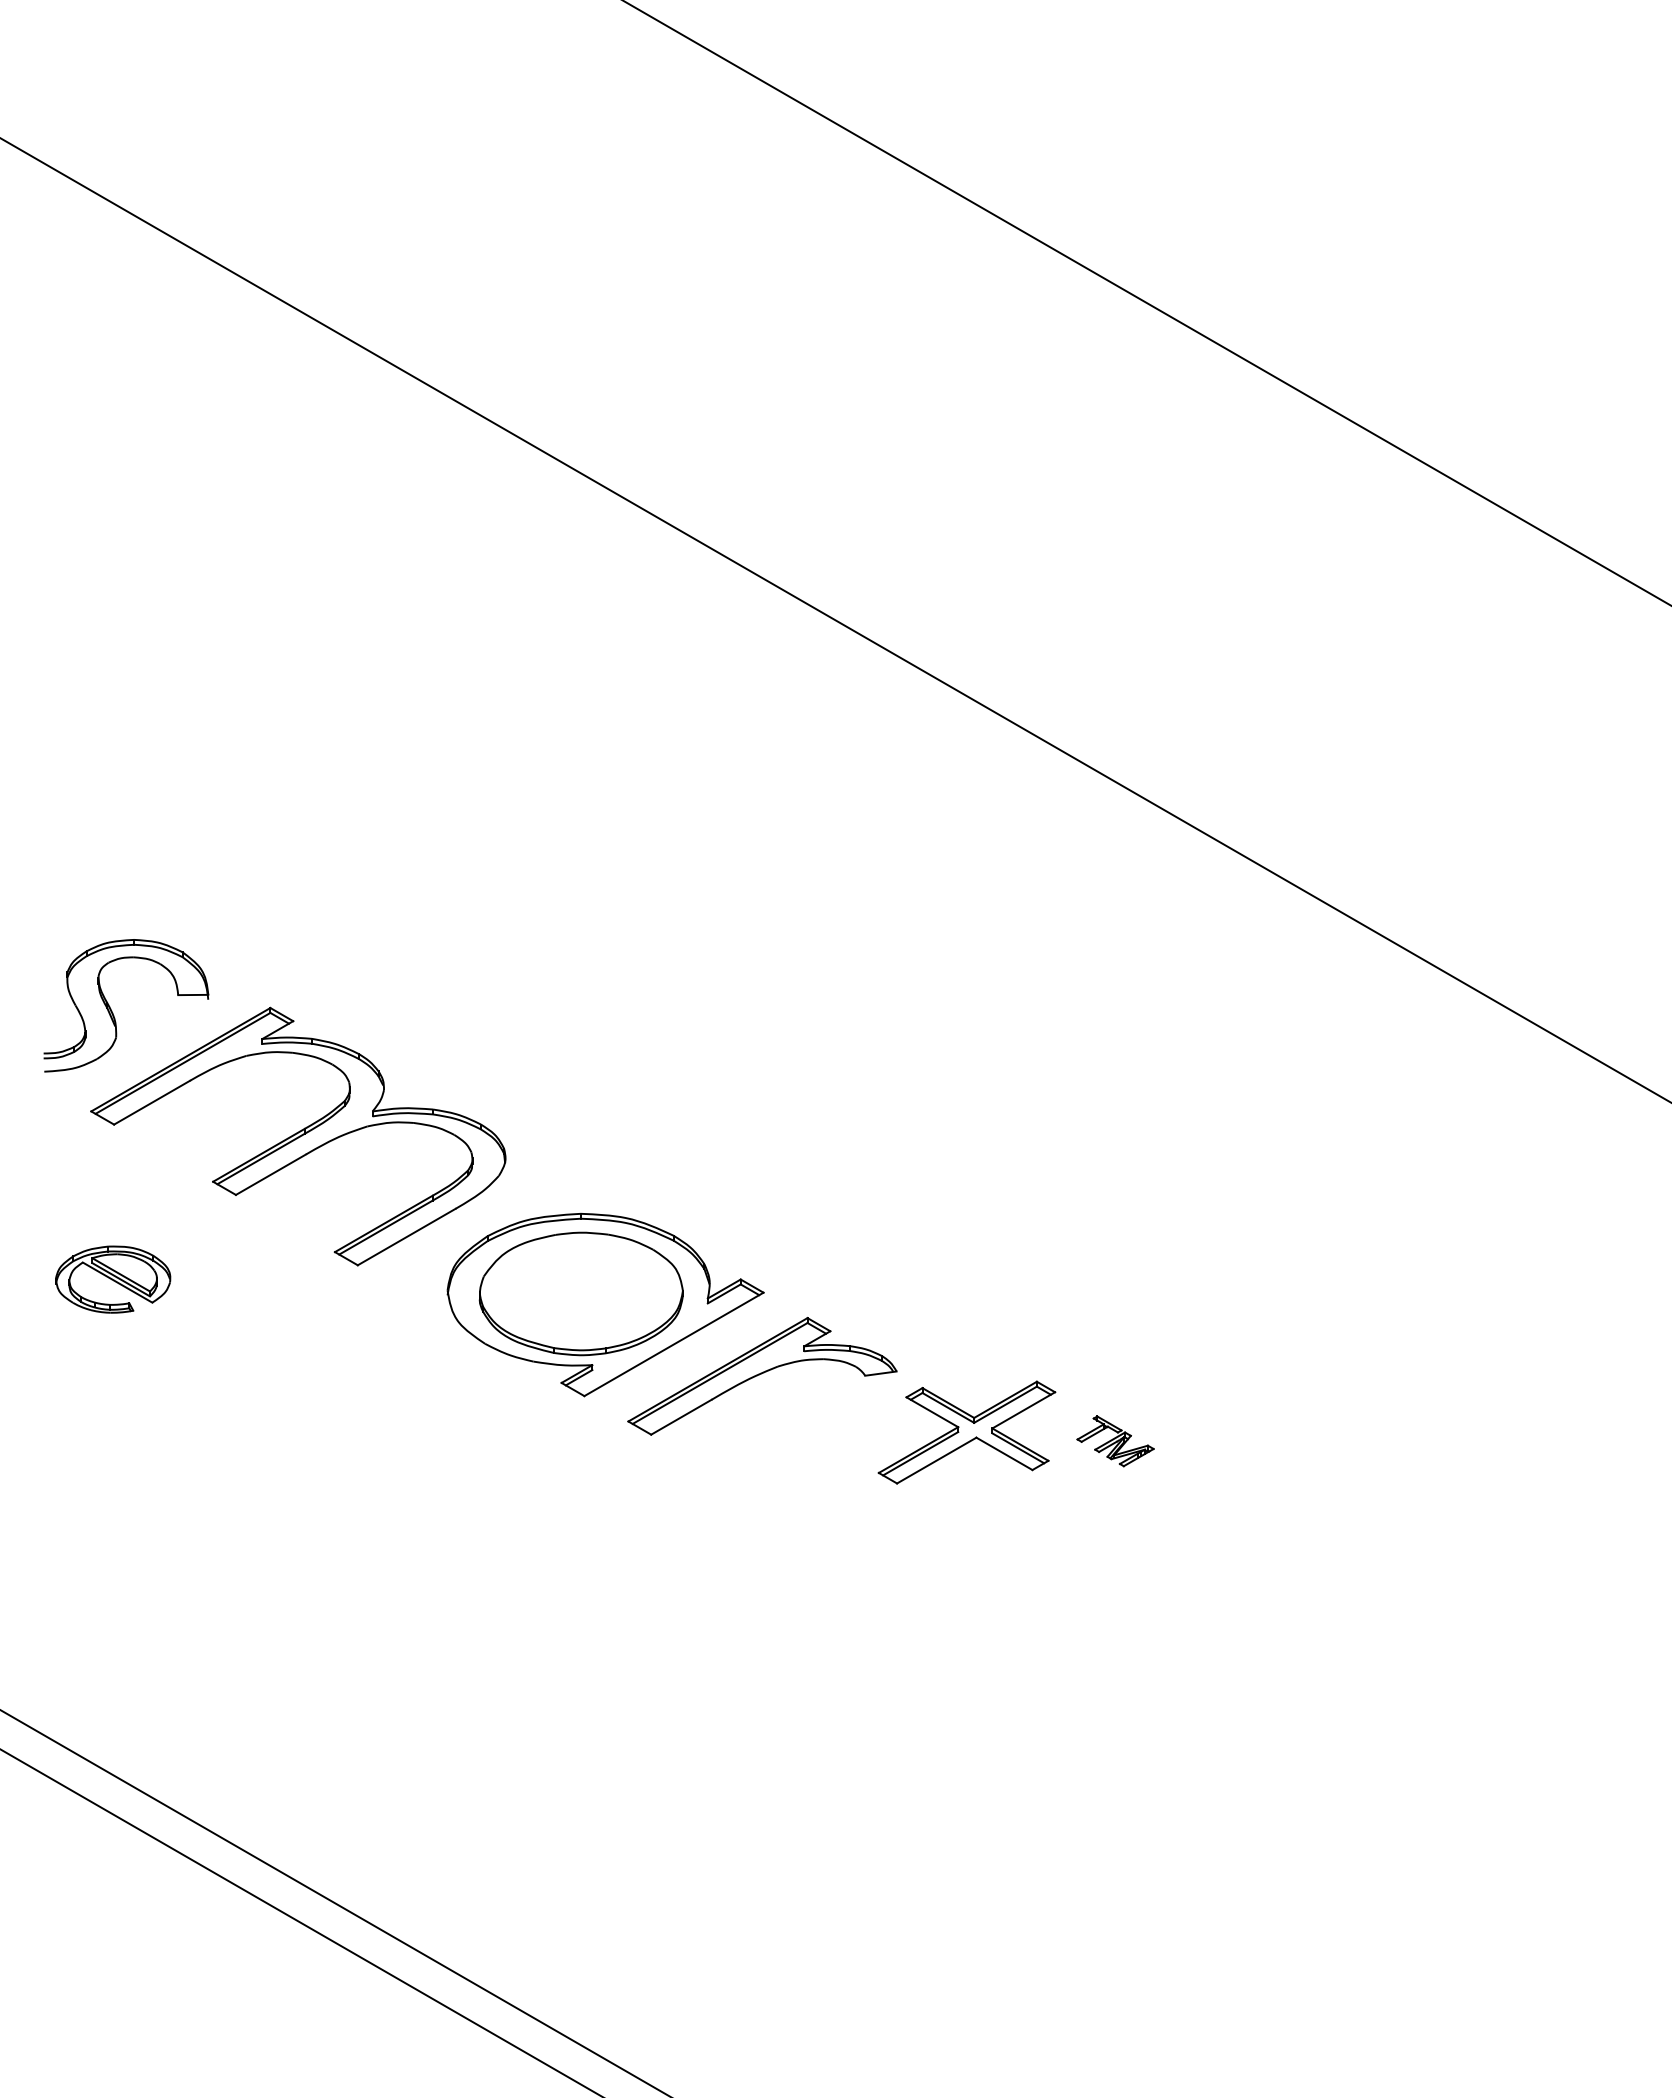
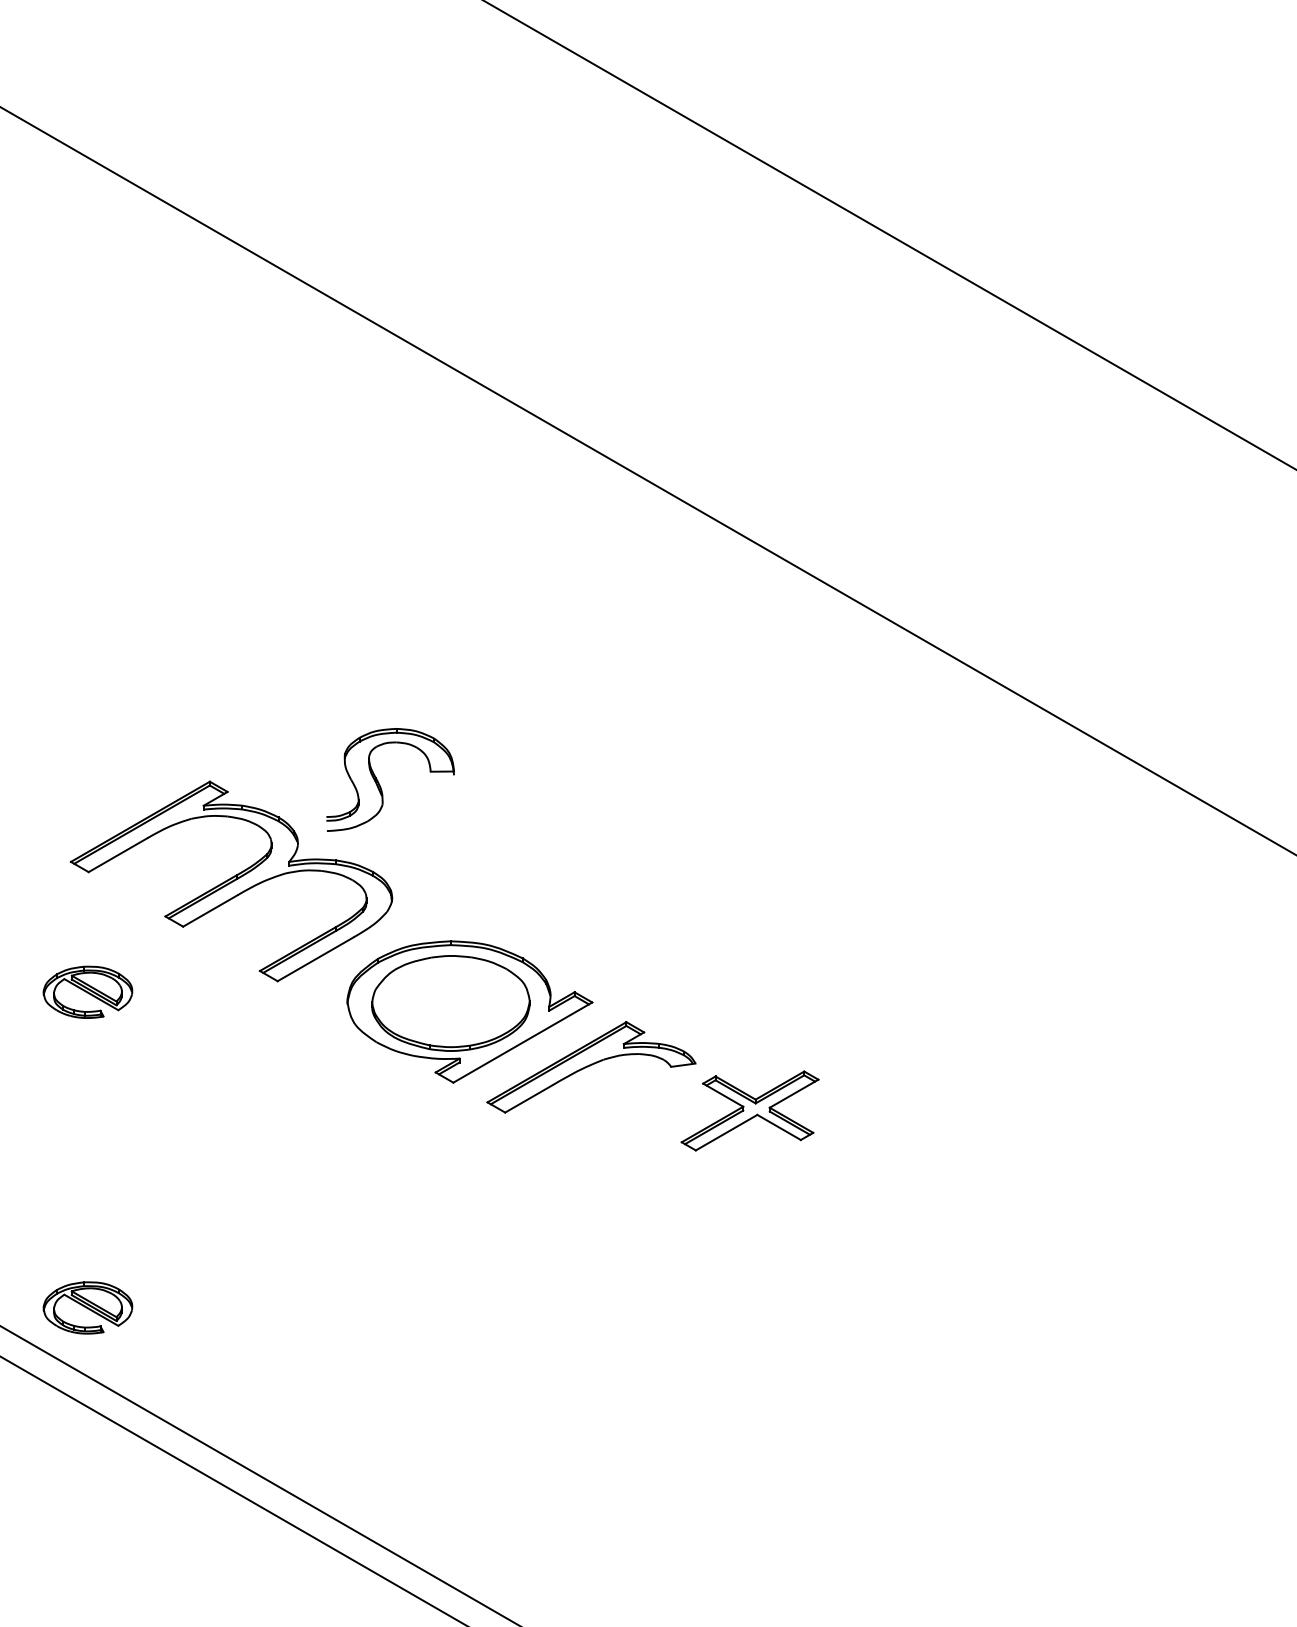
part: (112, 1010) -> (379, 783), moved
part: (1115, 1441) -> (865, 1117), removed
part: (113, 1686) -> (88, 1307), added

